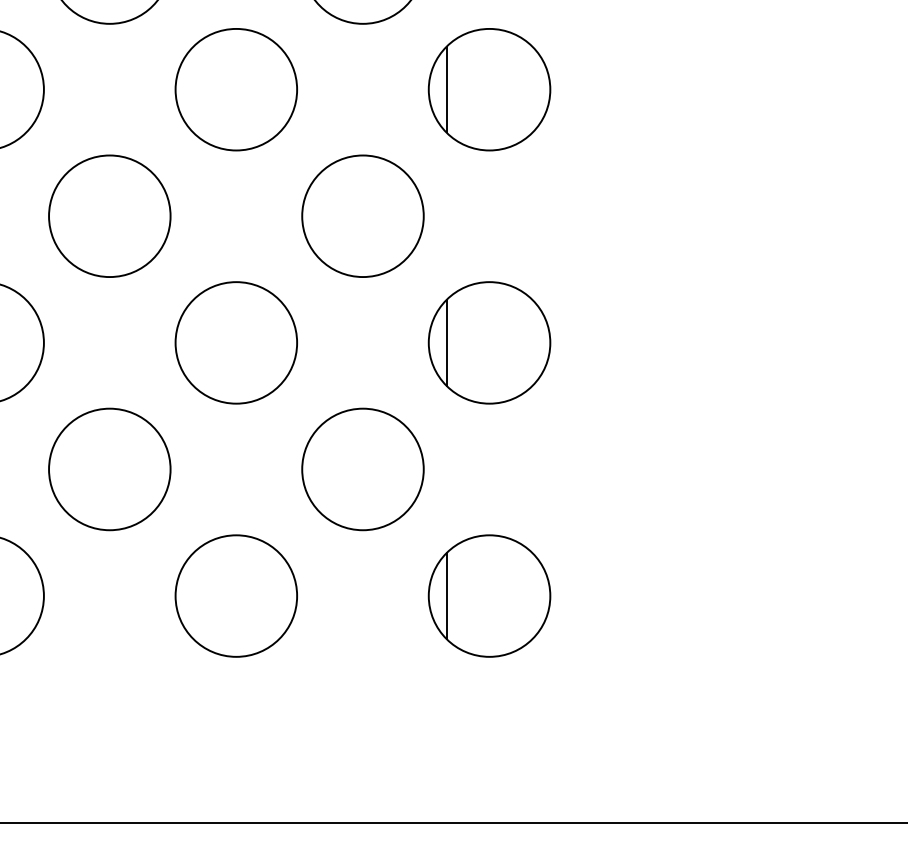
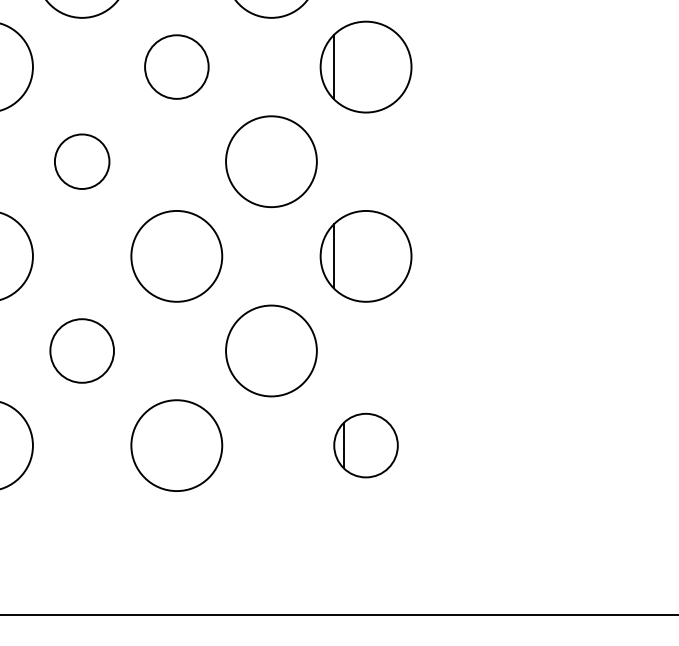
circle: (235, 88) -> (176, 66), size x0.7
circle: (108, 215) -> (81, 161), size x0.6
circle: (108, 468) -> (81, 350), size x0.7
part: (488, 595) -> (365, 445), size x0.7

